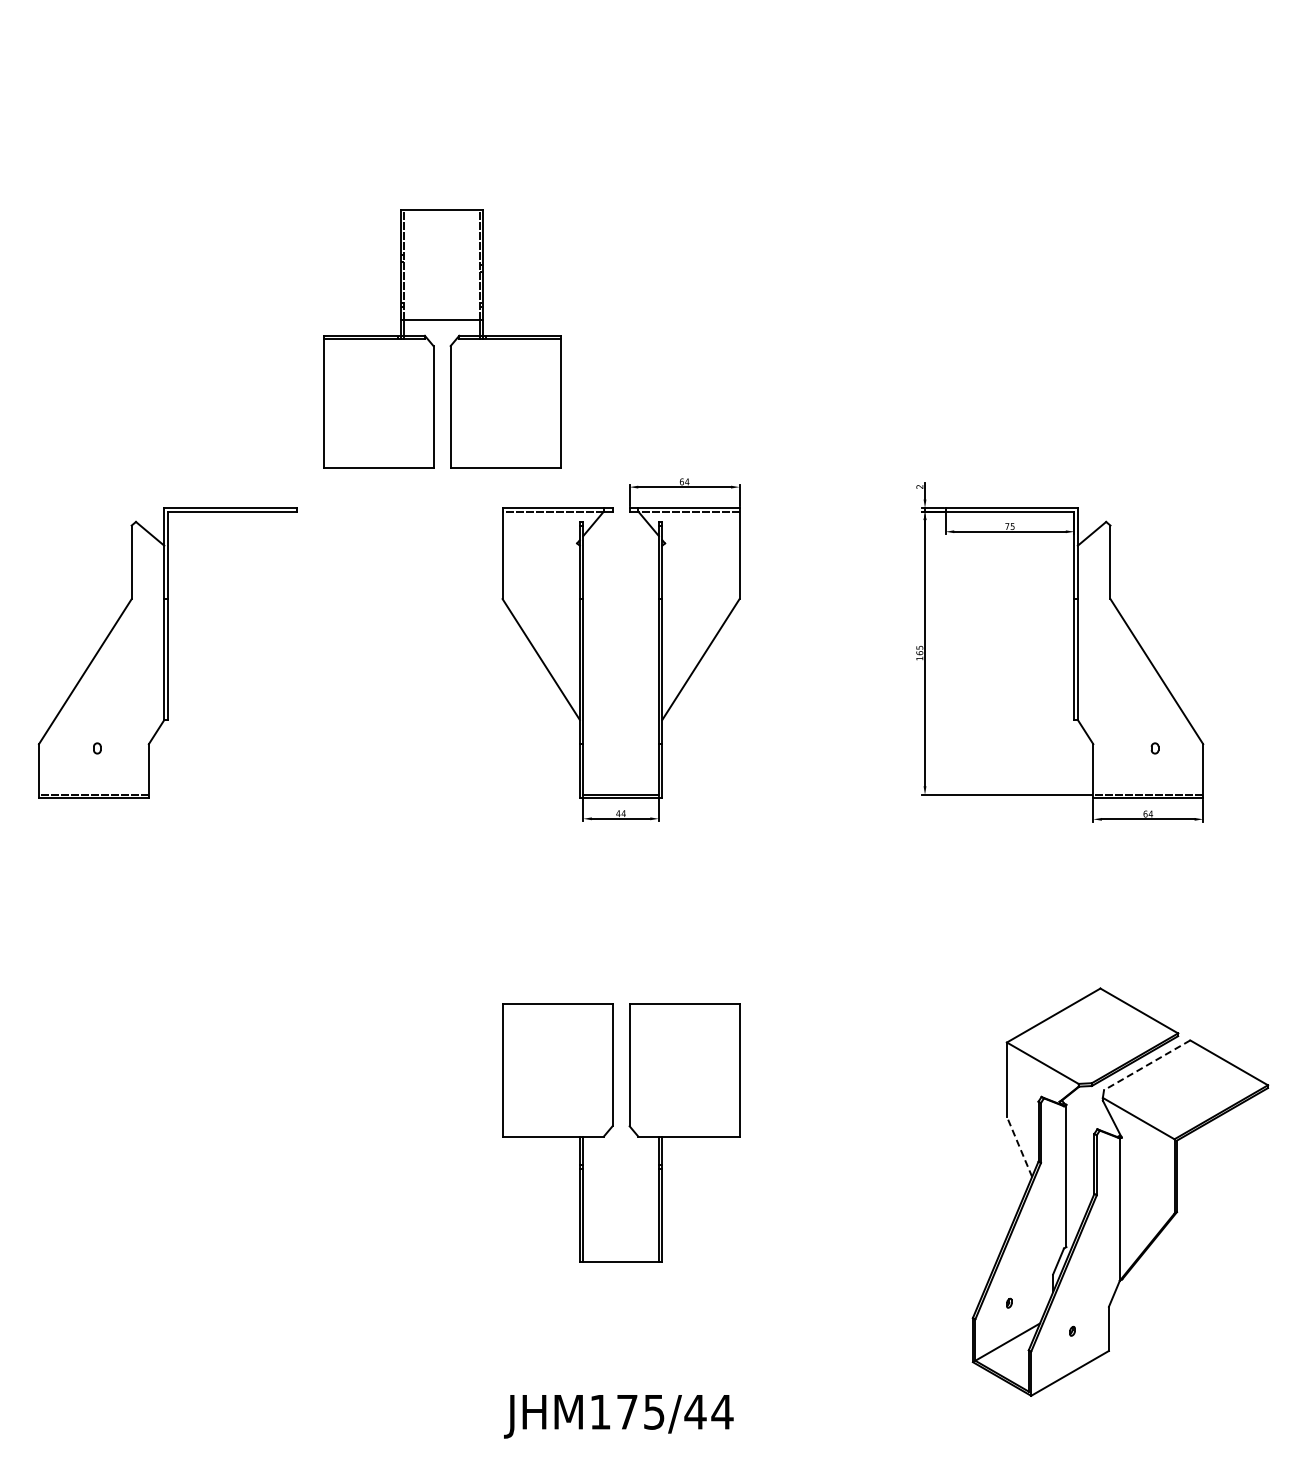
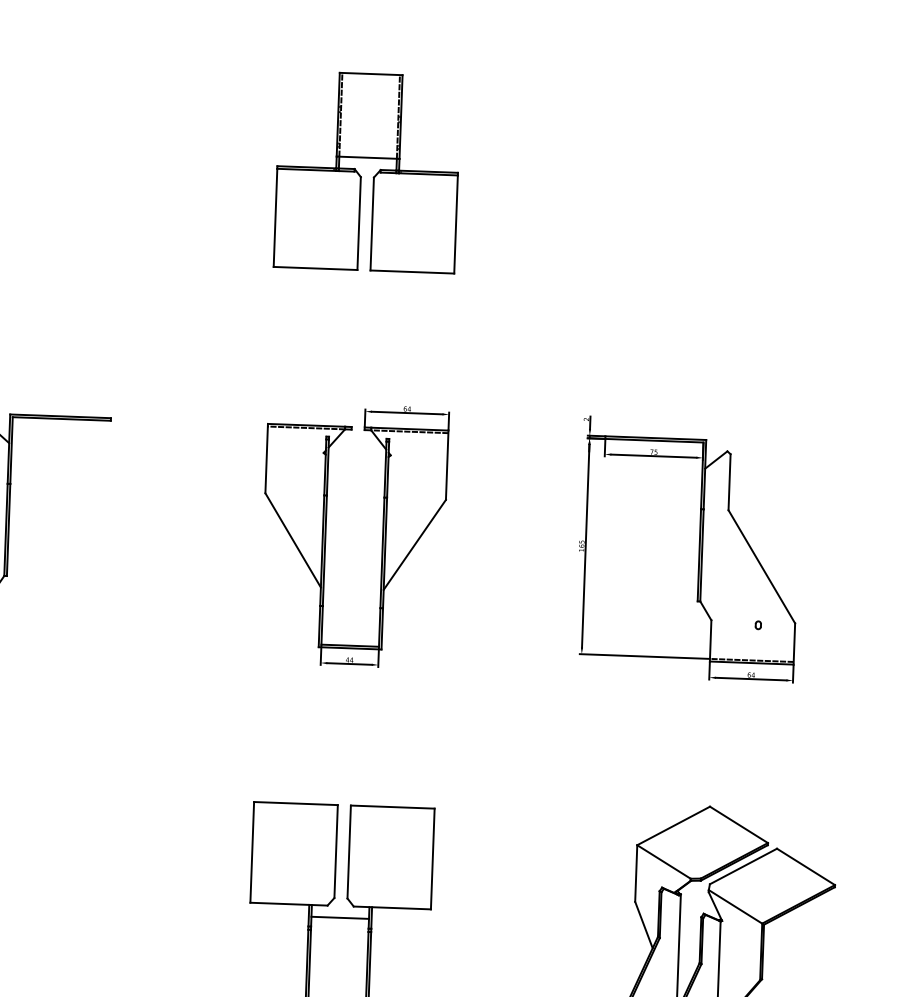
part: (449, 345) -> (373, 177), moved
line: (1147, 1065) -> (743, 866), dashed -> solid
line: (1019, 1146) -> (643, 924), dashed -> solid
line: (620, 1151) -> (339, 917), added

